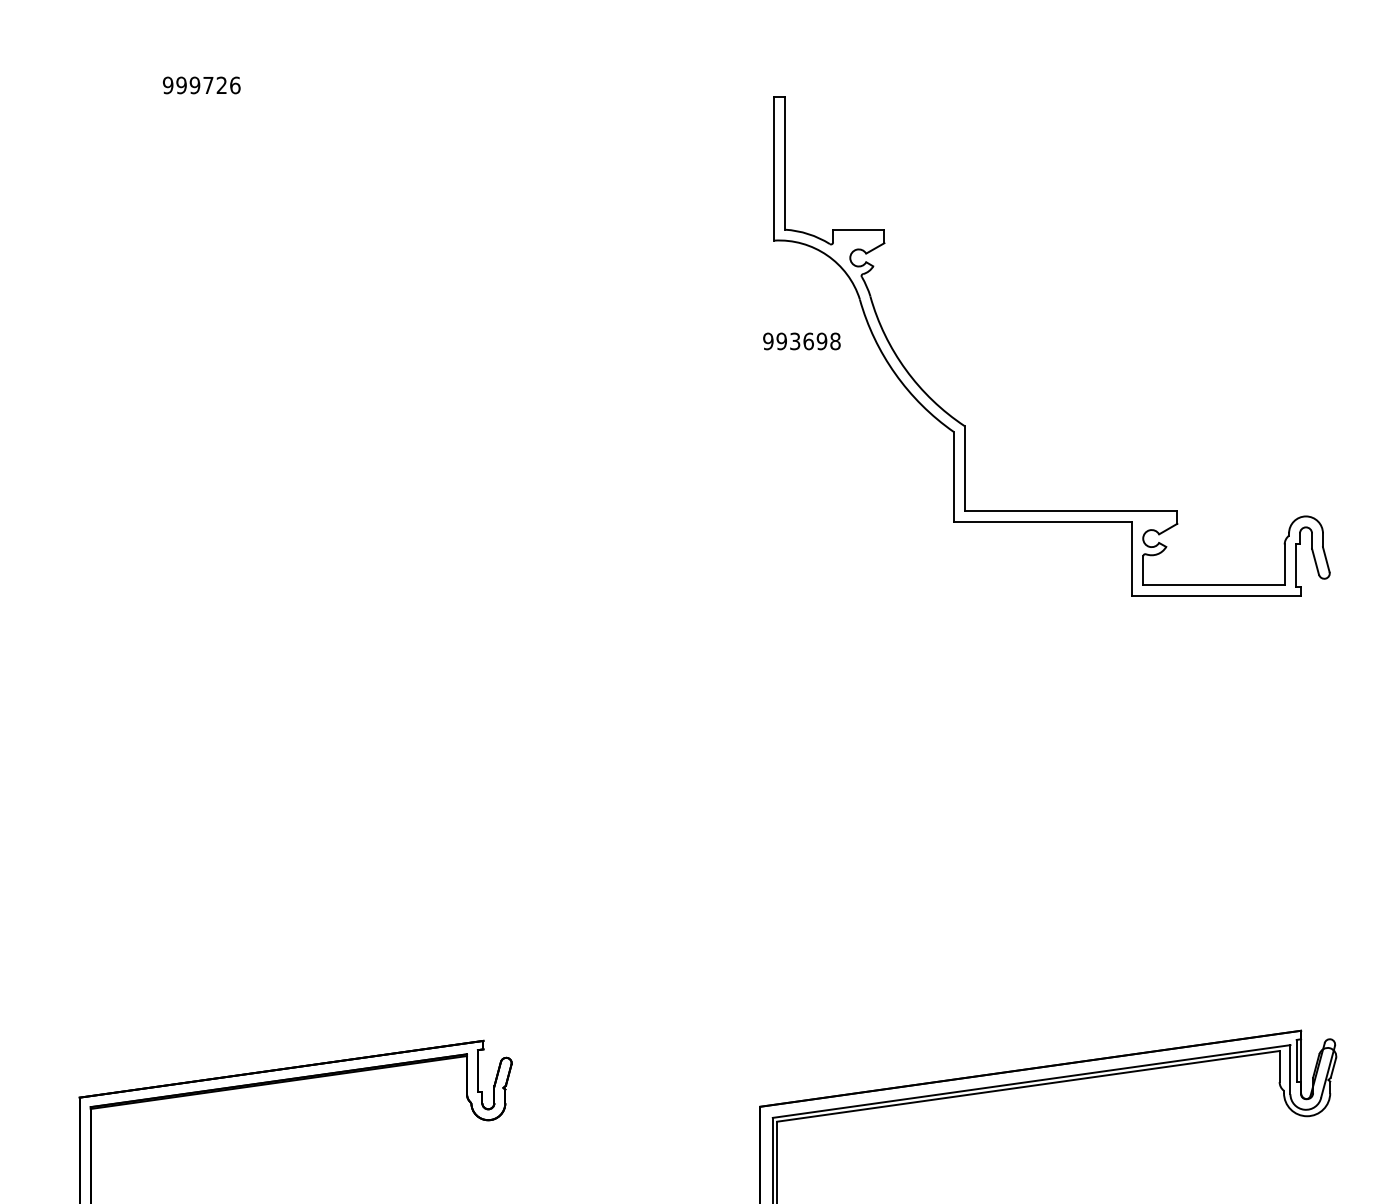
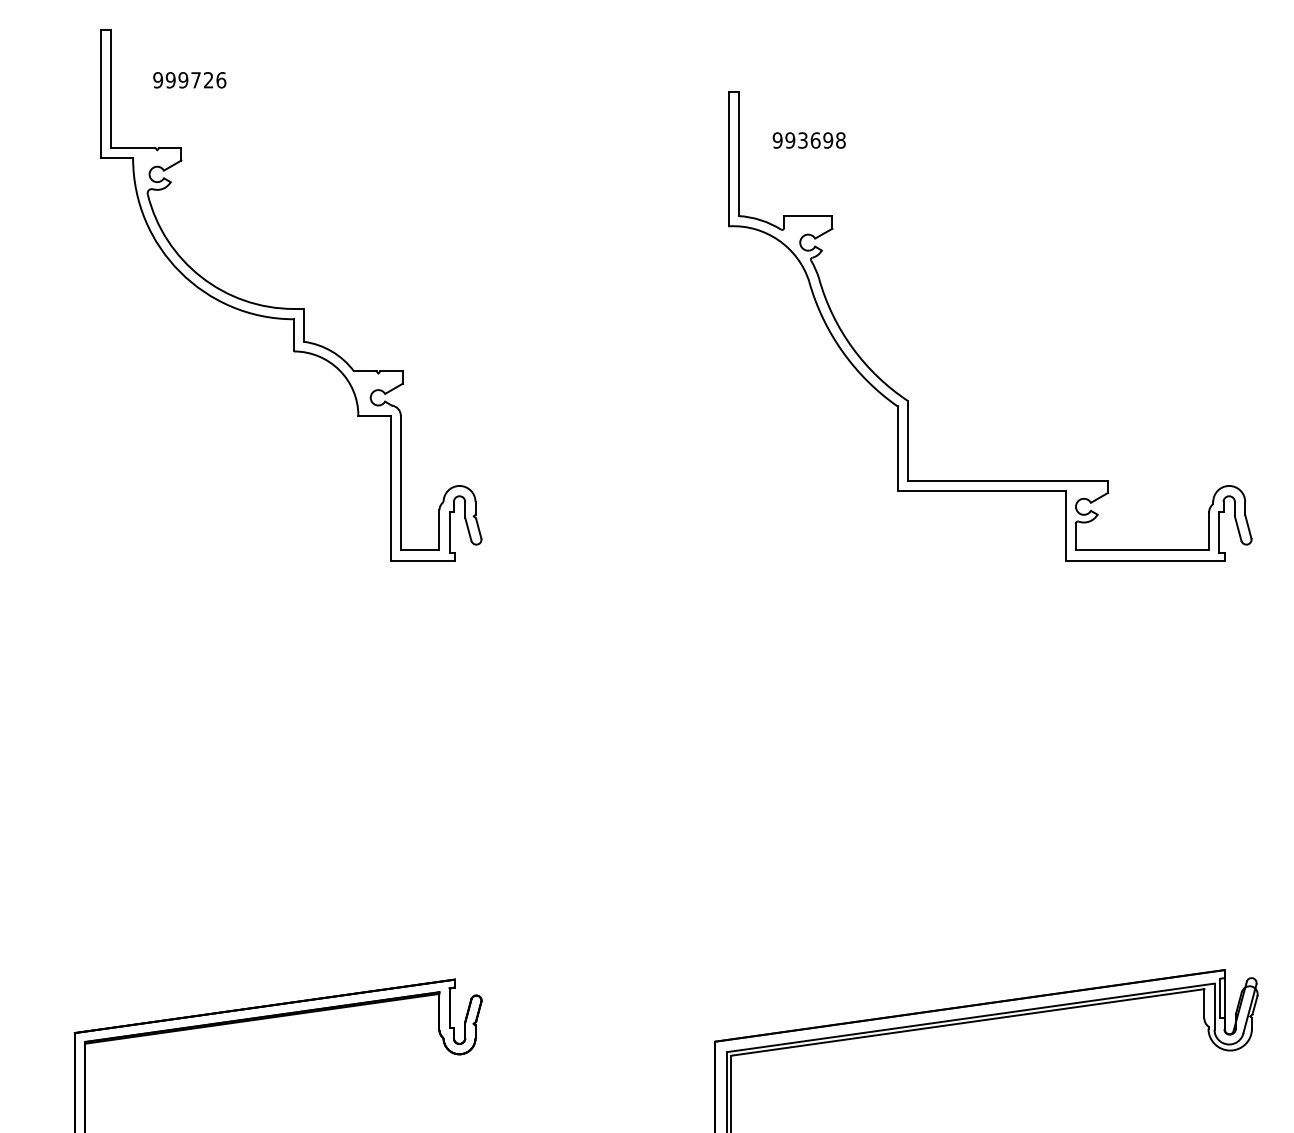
part: (309, 327) -> (291, 308), added
text: (801, 341) -> (808, 140), moved

